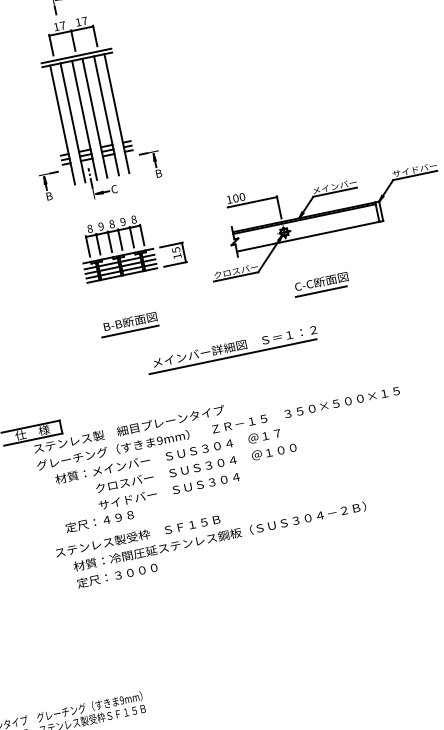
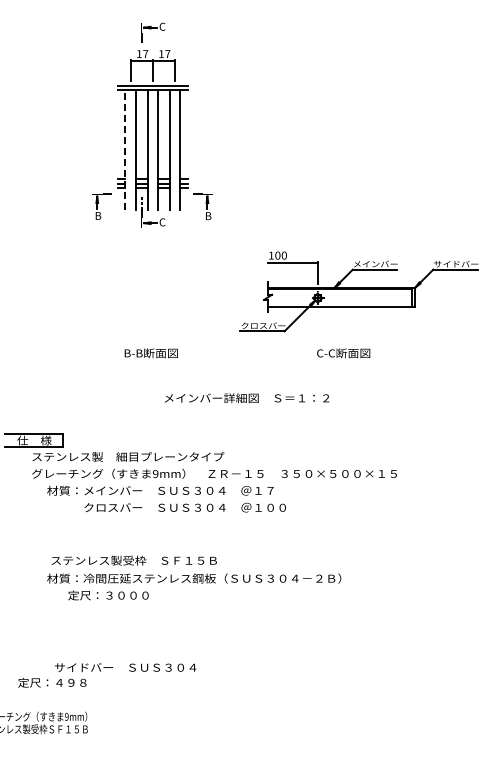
line: (62, 124) -> (125, 149), solid -> dashed
part: (131, 245) -> (167, 279), removed
line: (321, 291) -> (341, 362), removed
line: (129, 331) -> (148, 362), removed
line: (233, 356) -> (243, 407), removed
text: (152, 502) -> (107, 675), moved
text: (137, 536) -> (133, 560), moved
text: (117, 575) -> (108, 595), moved

